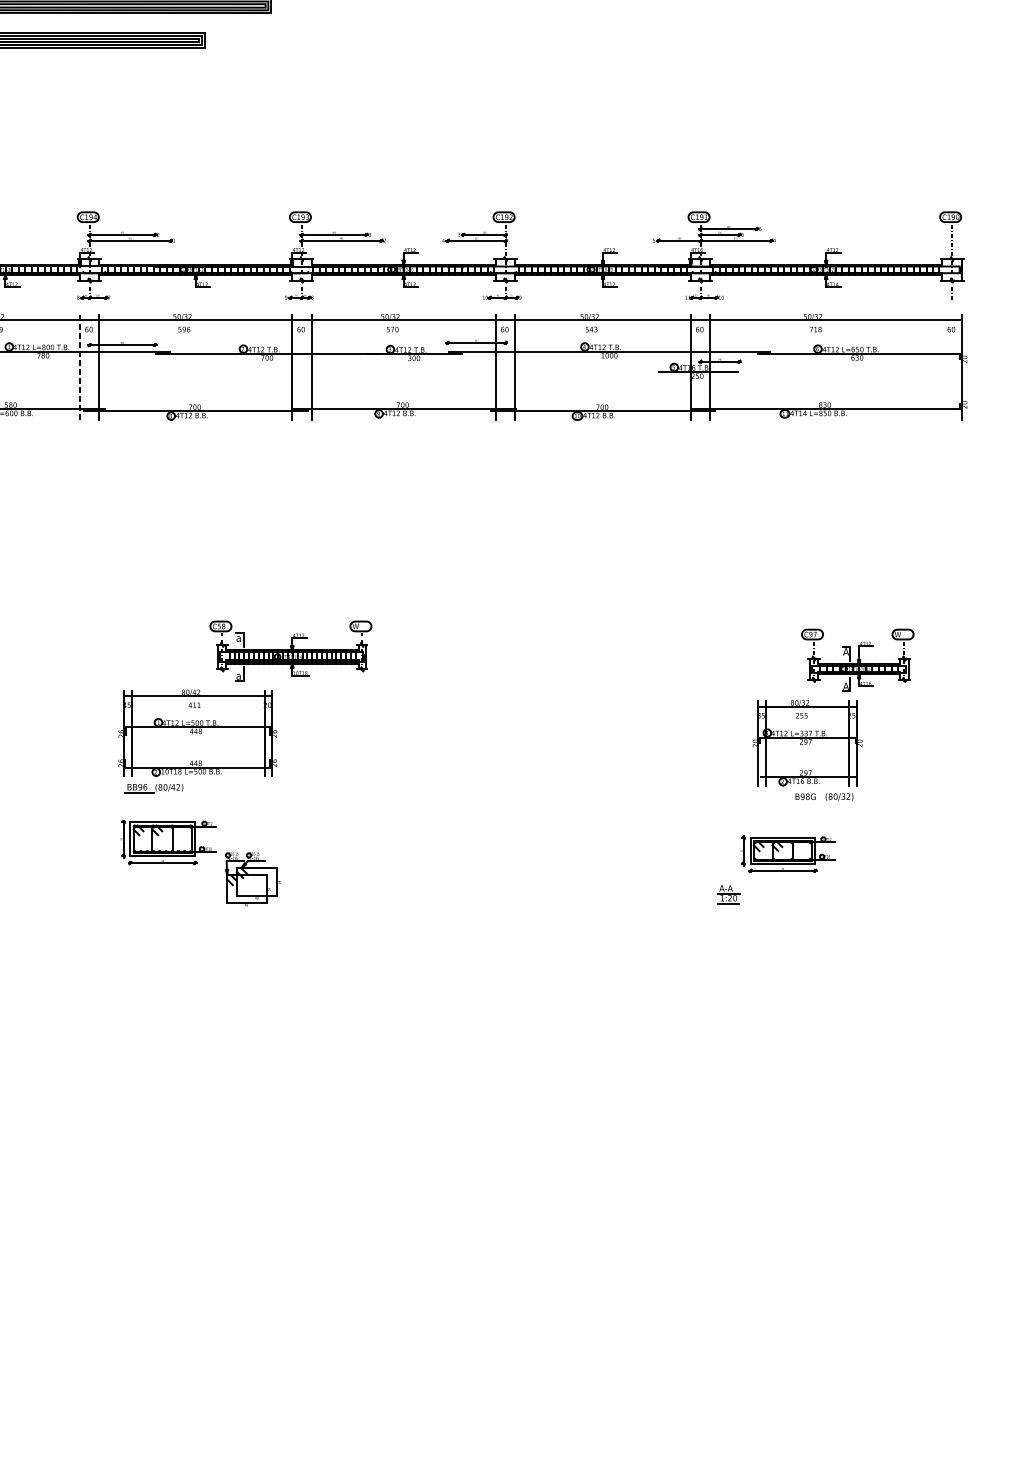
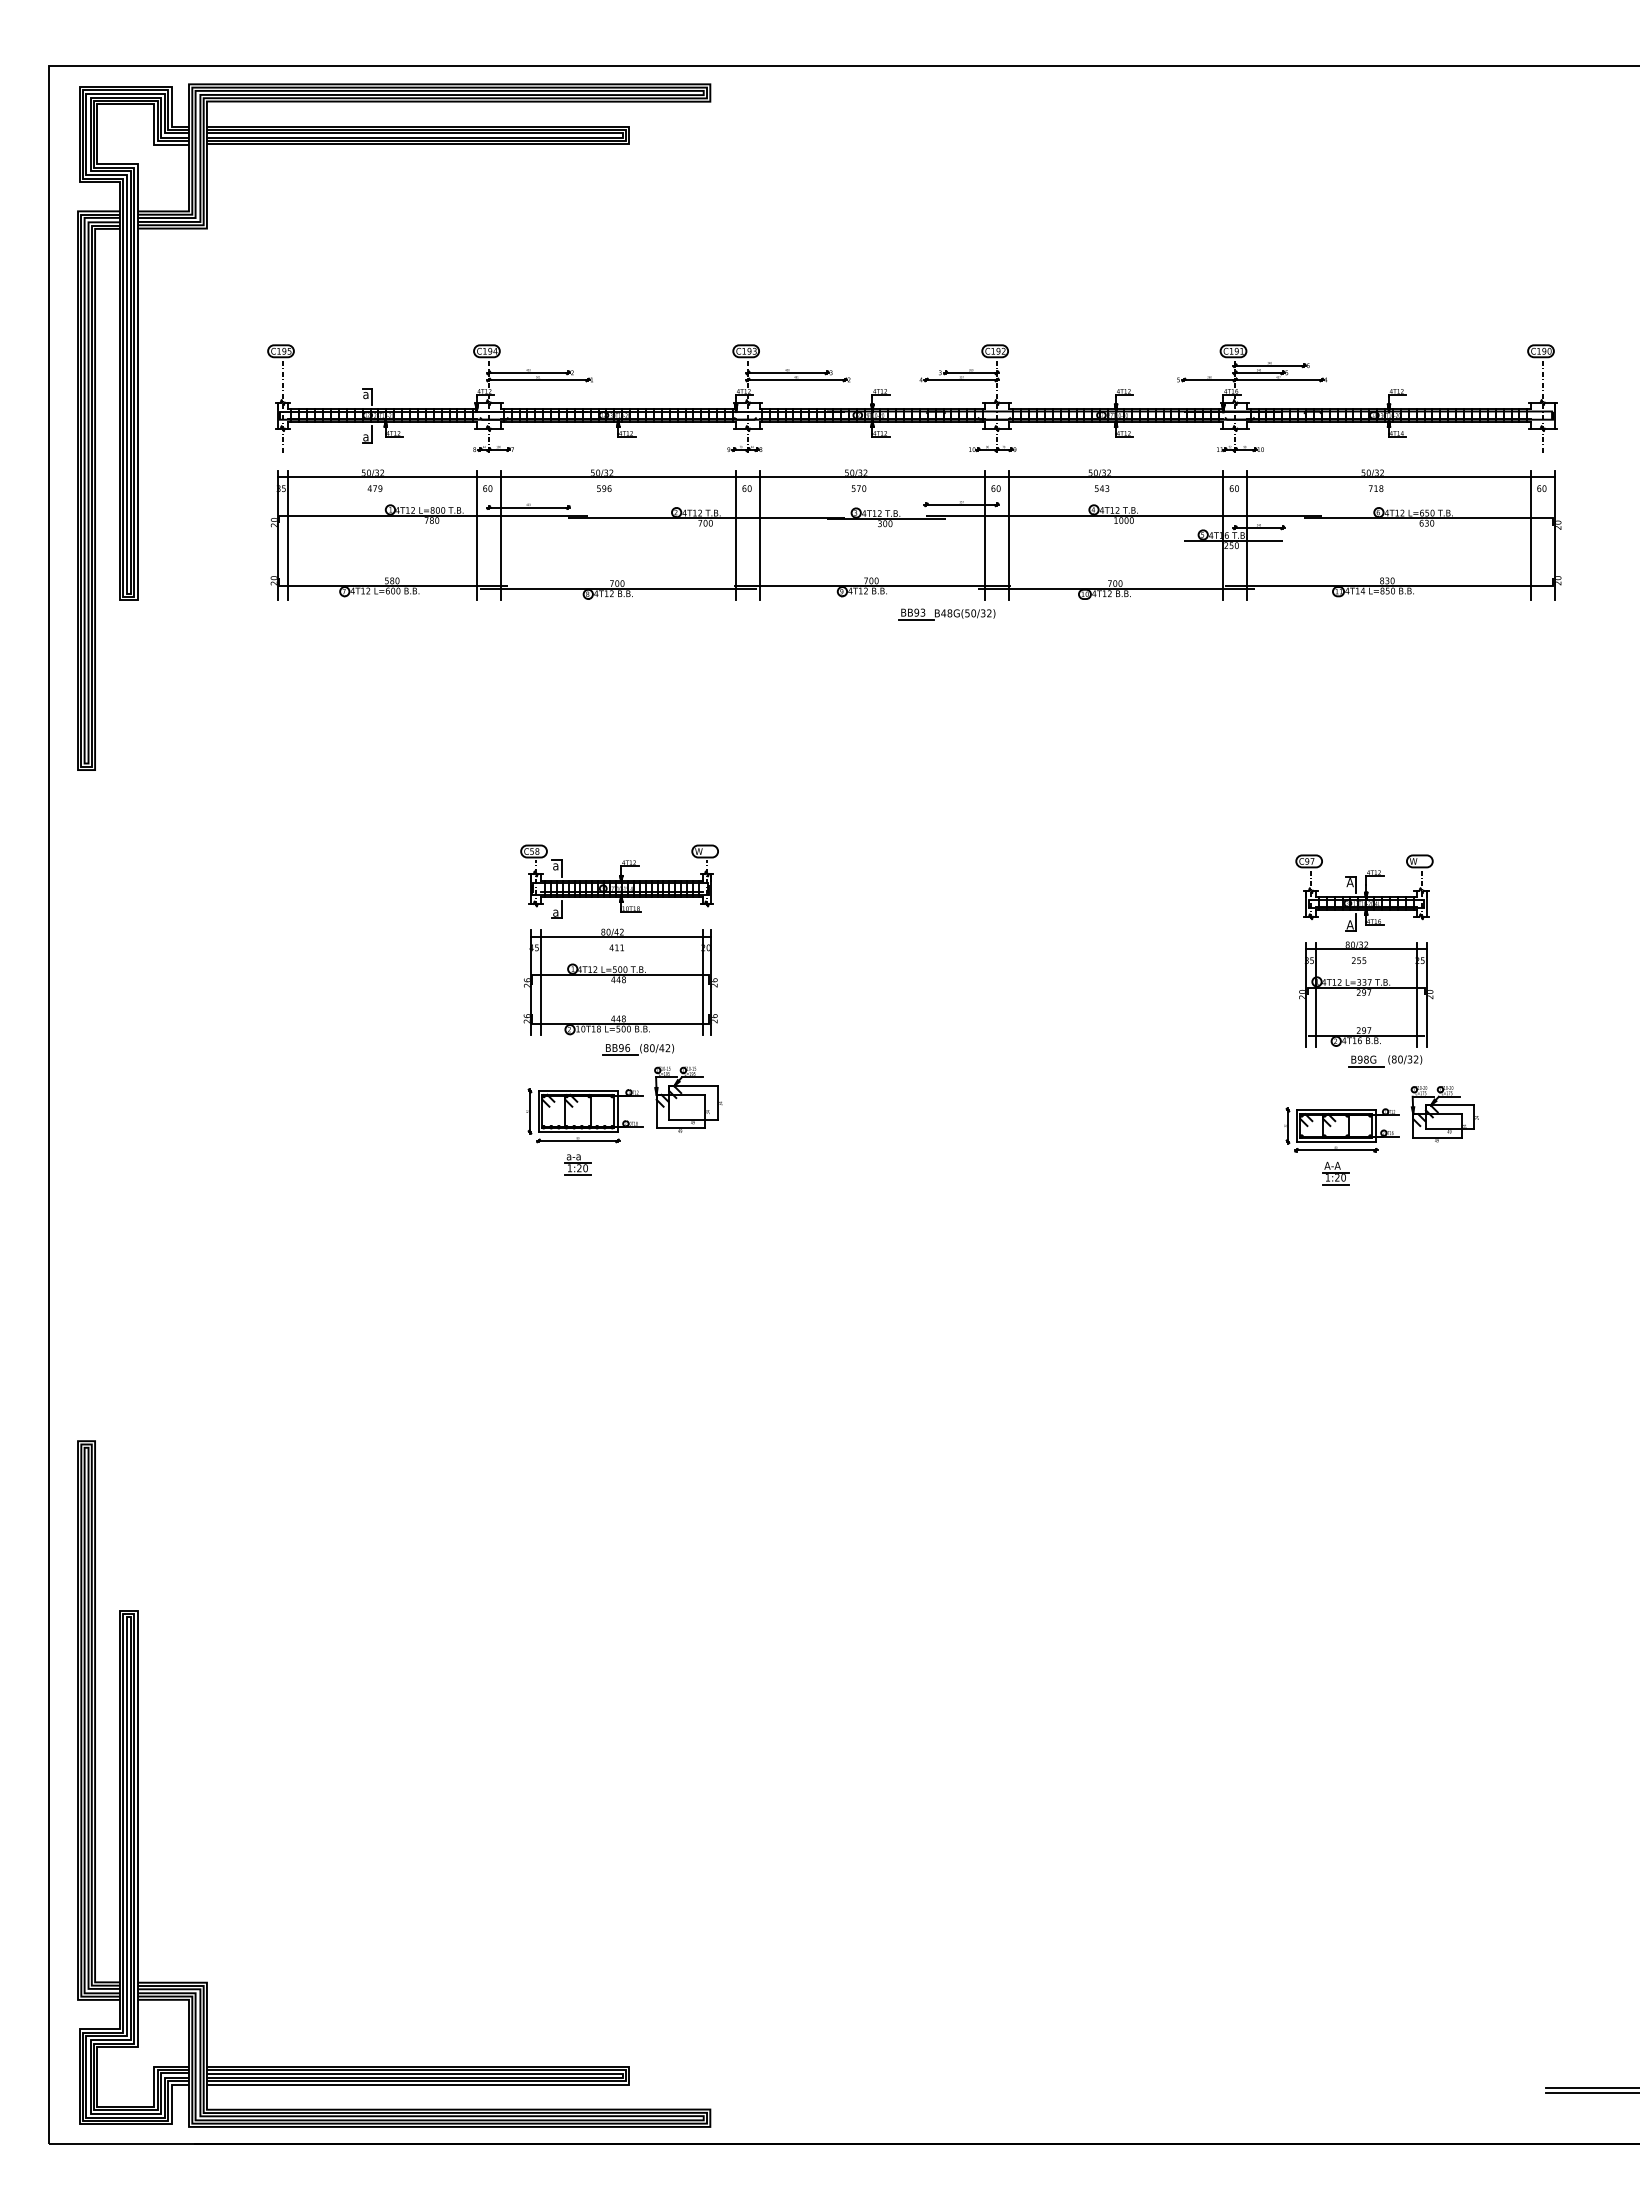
line: (79, 367) -> (476, 535), dashed -> solid
line: (942, 367) -> (1530, 534), added
part: (464, 432) -> (946, 614), added
part: (290, 650) -> (619, 881), moved
part: (857, 659) -> (1364, 892), moved
part: (153, 788) -> (637, 1049), moved
line: (807, 802) -> (1365, 1066), added
part: (871, 841) -> (1444, 1114), added
part: (253, 879) -> (688, 1099), moved
part: (162, 882) -> (577, 1164), added
part: (728, 894) -> (1335, 1173), moved

